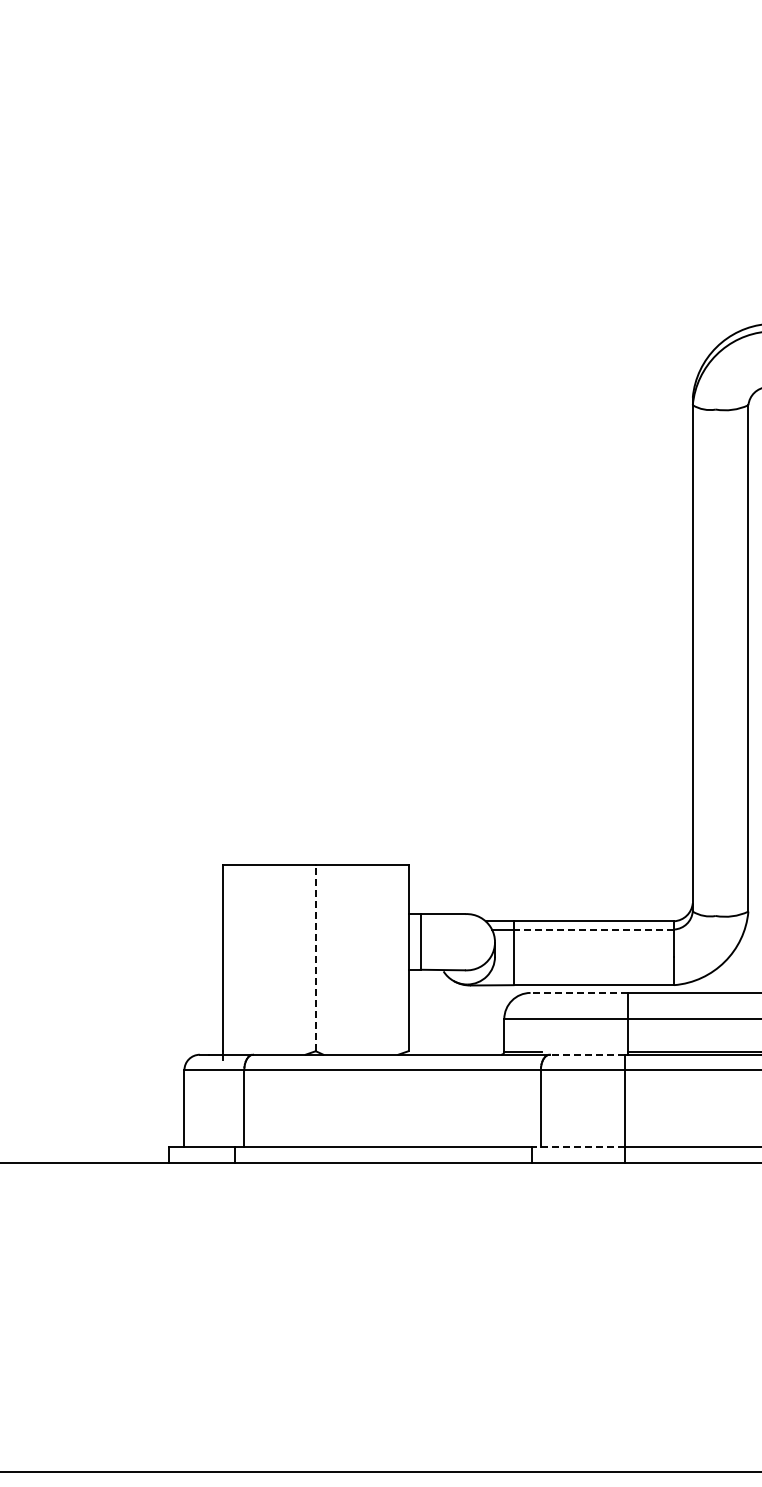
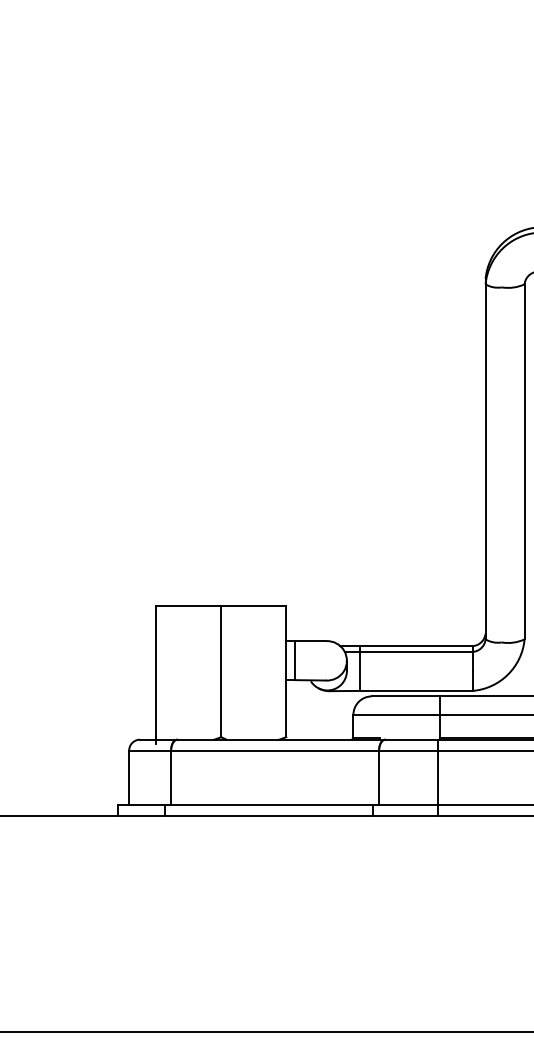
line: (593, 929) -> (415, 651), dashed -> solid
line: (315, 957) -> (221, 671), dashed -> solid
line: (579, 992) -> (406, 696), dashed -> solid
line: (587, 1054) -> (411, 739), dashed -> solid
line: (577, 1147) -> (404, 804), dashed -> solid

